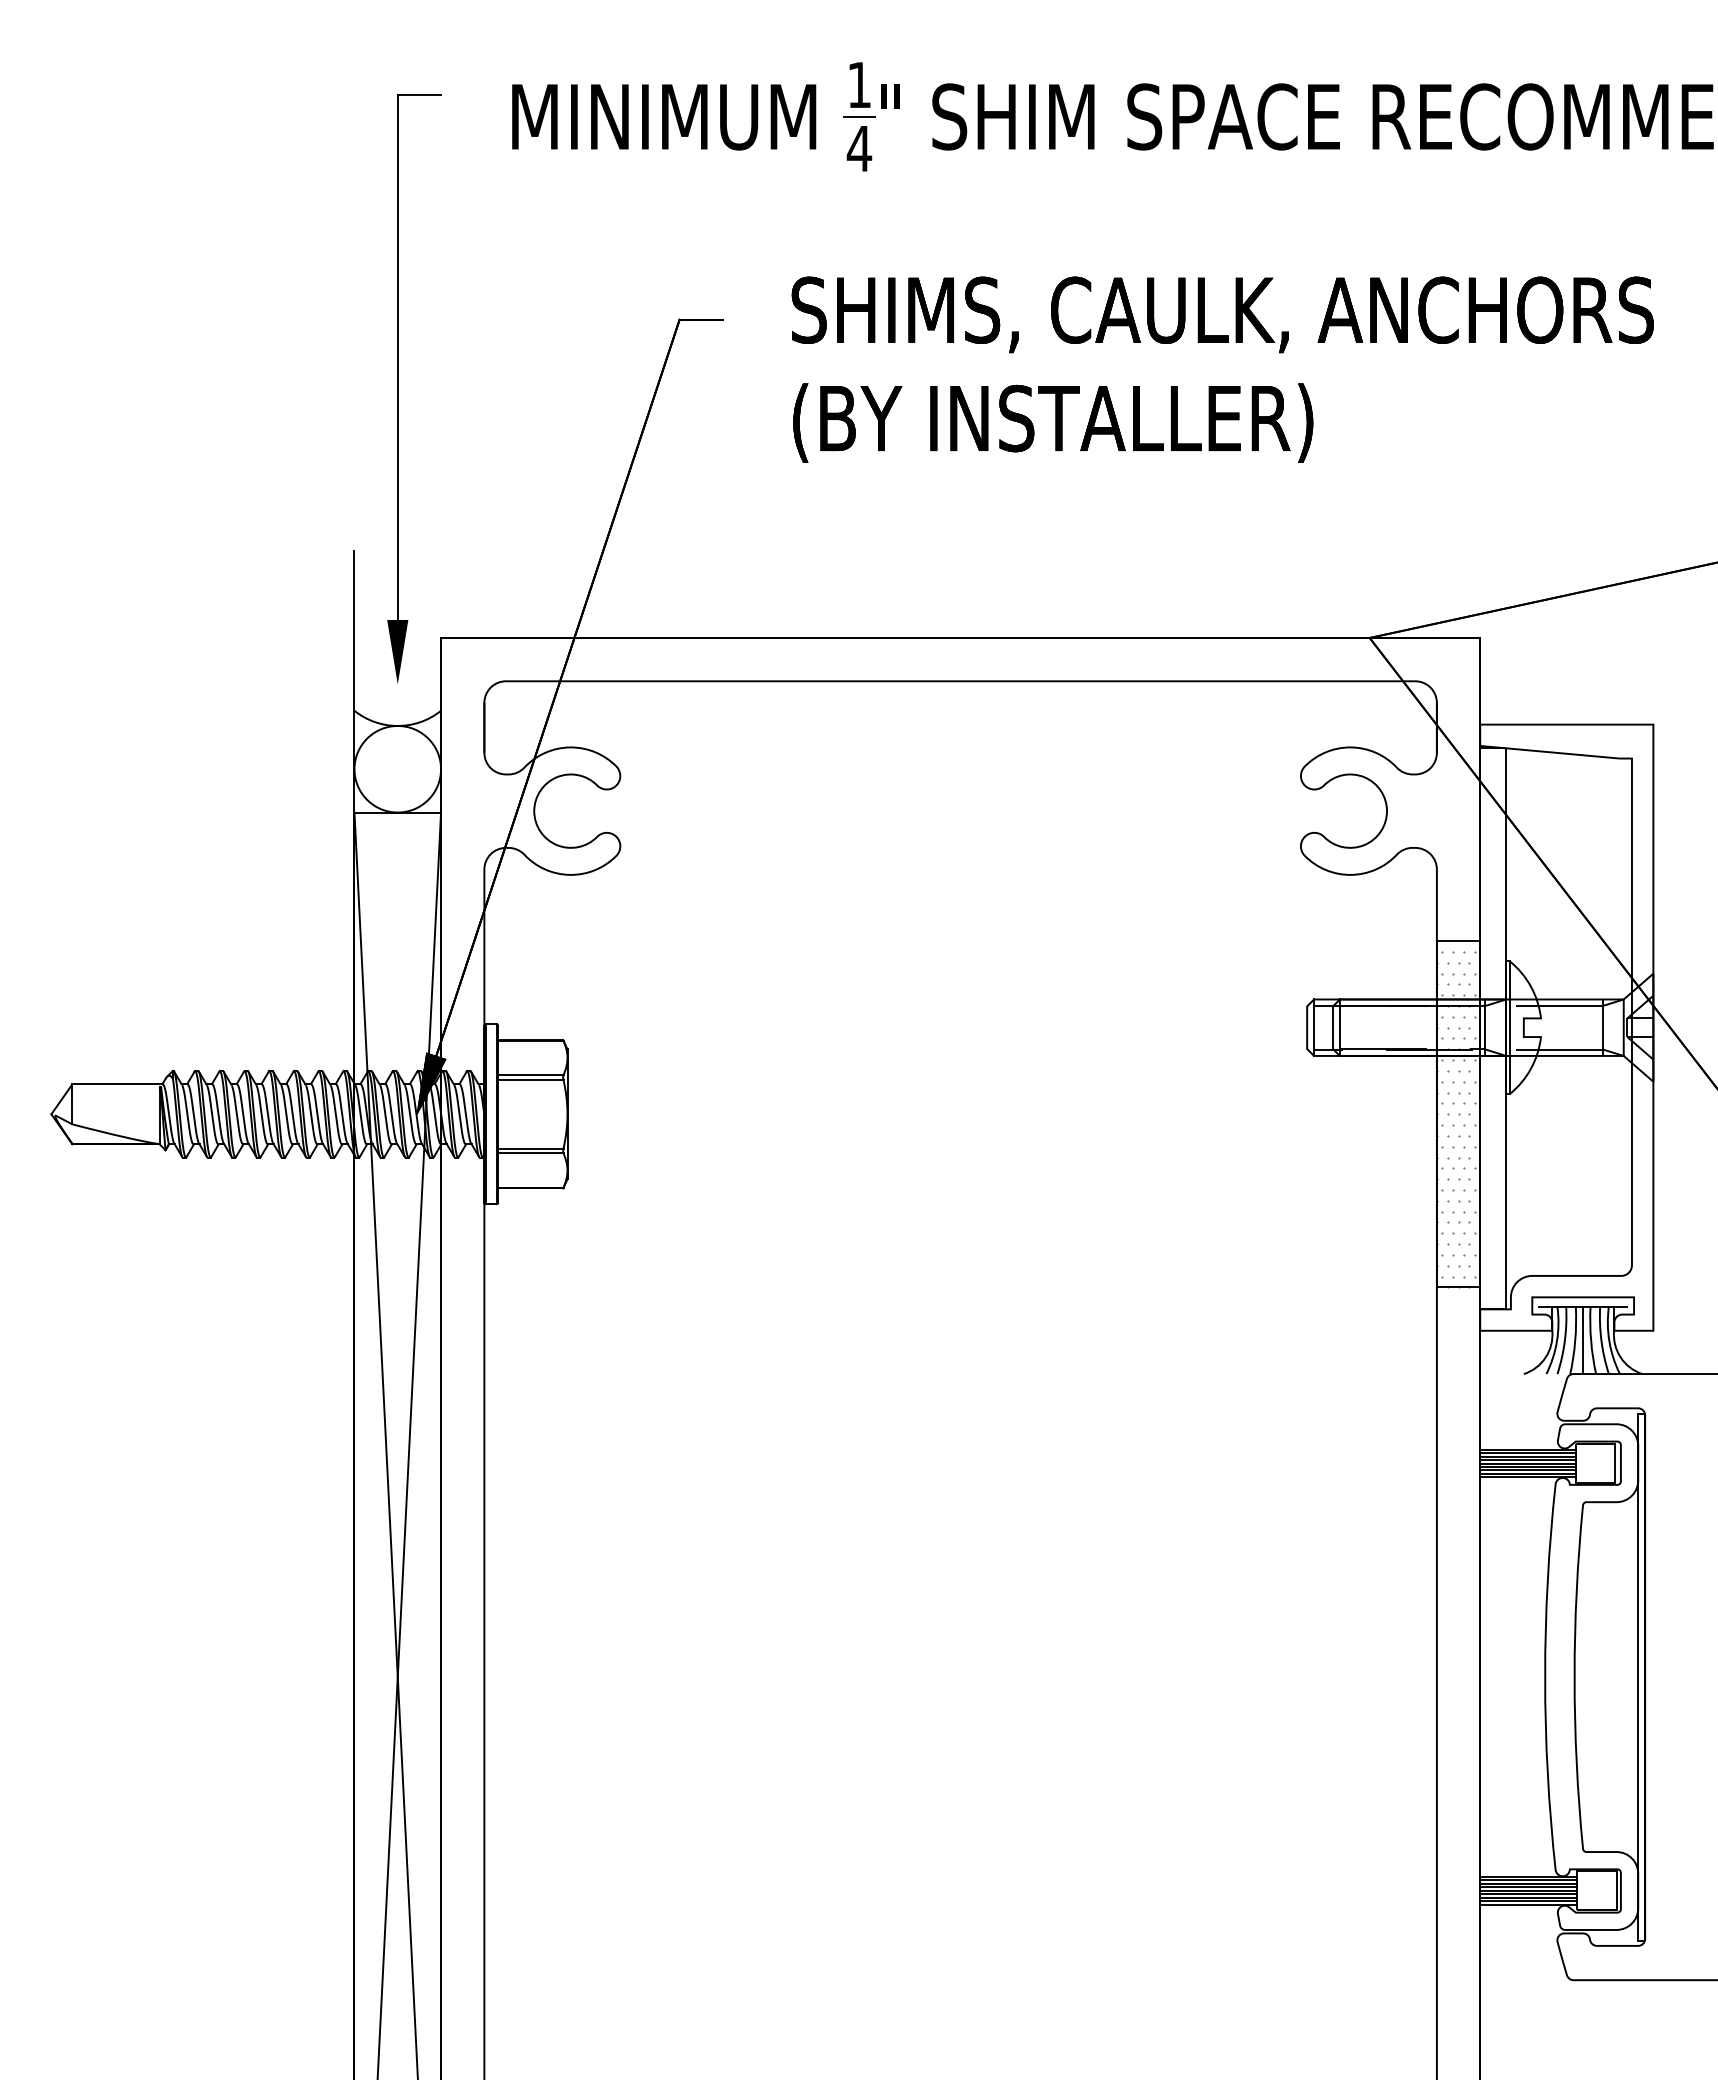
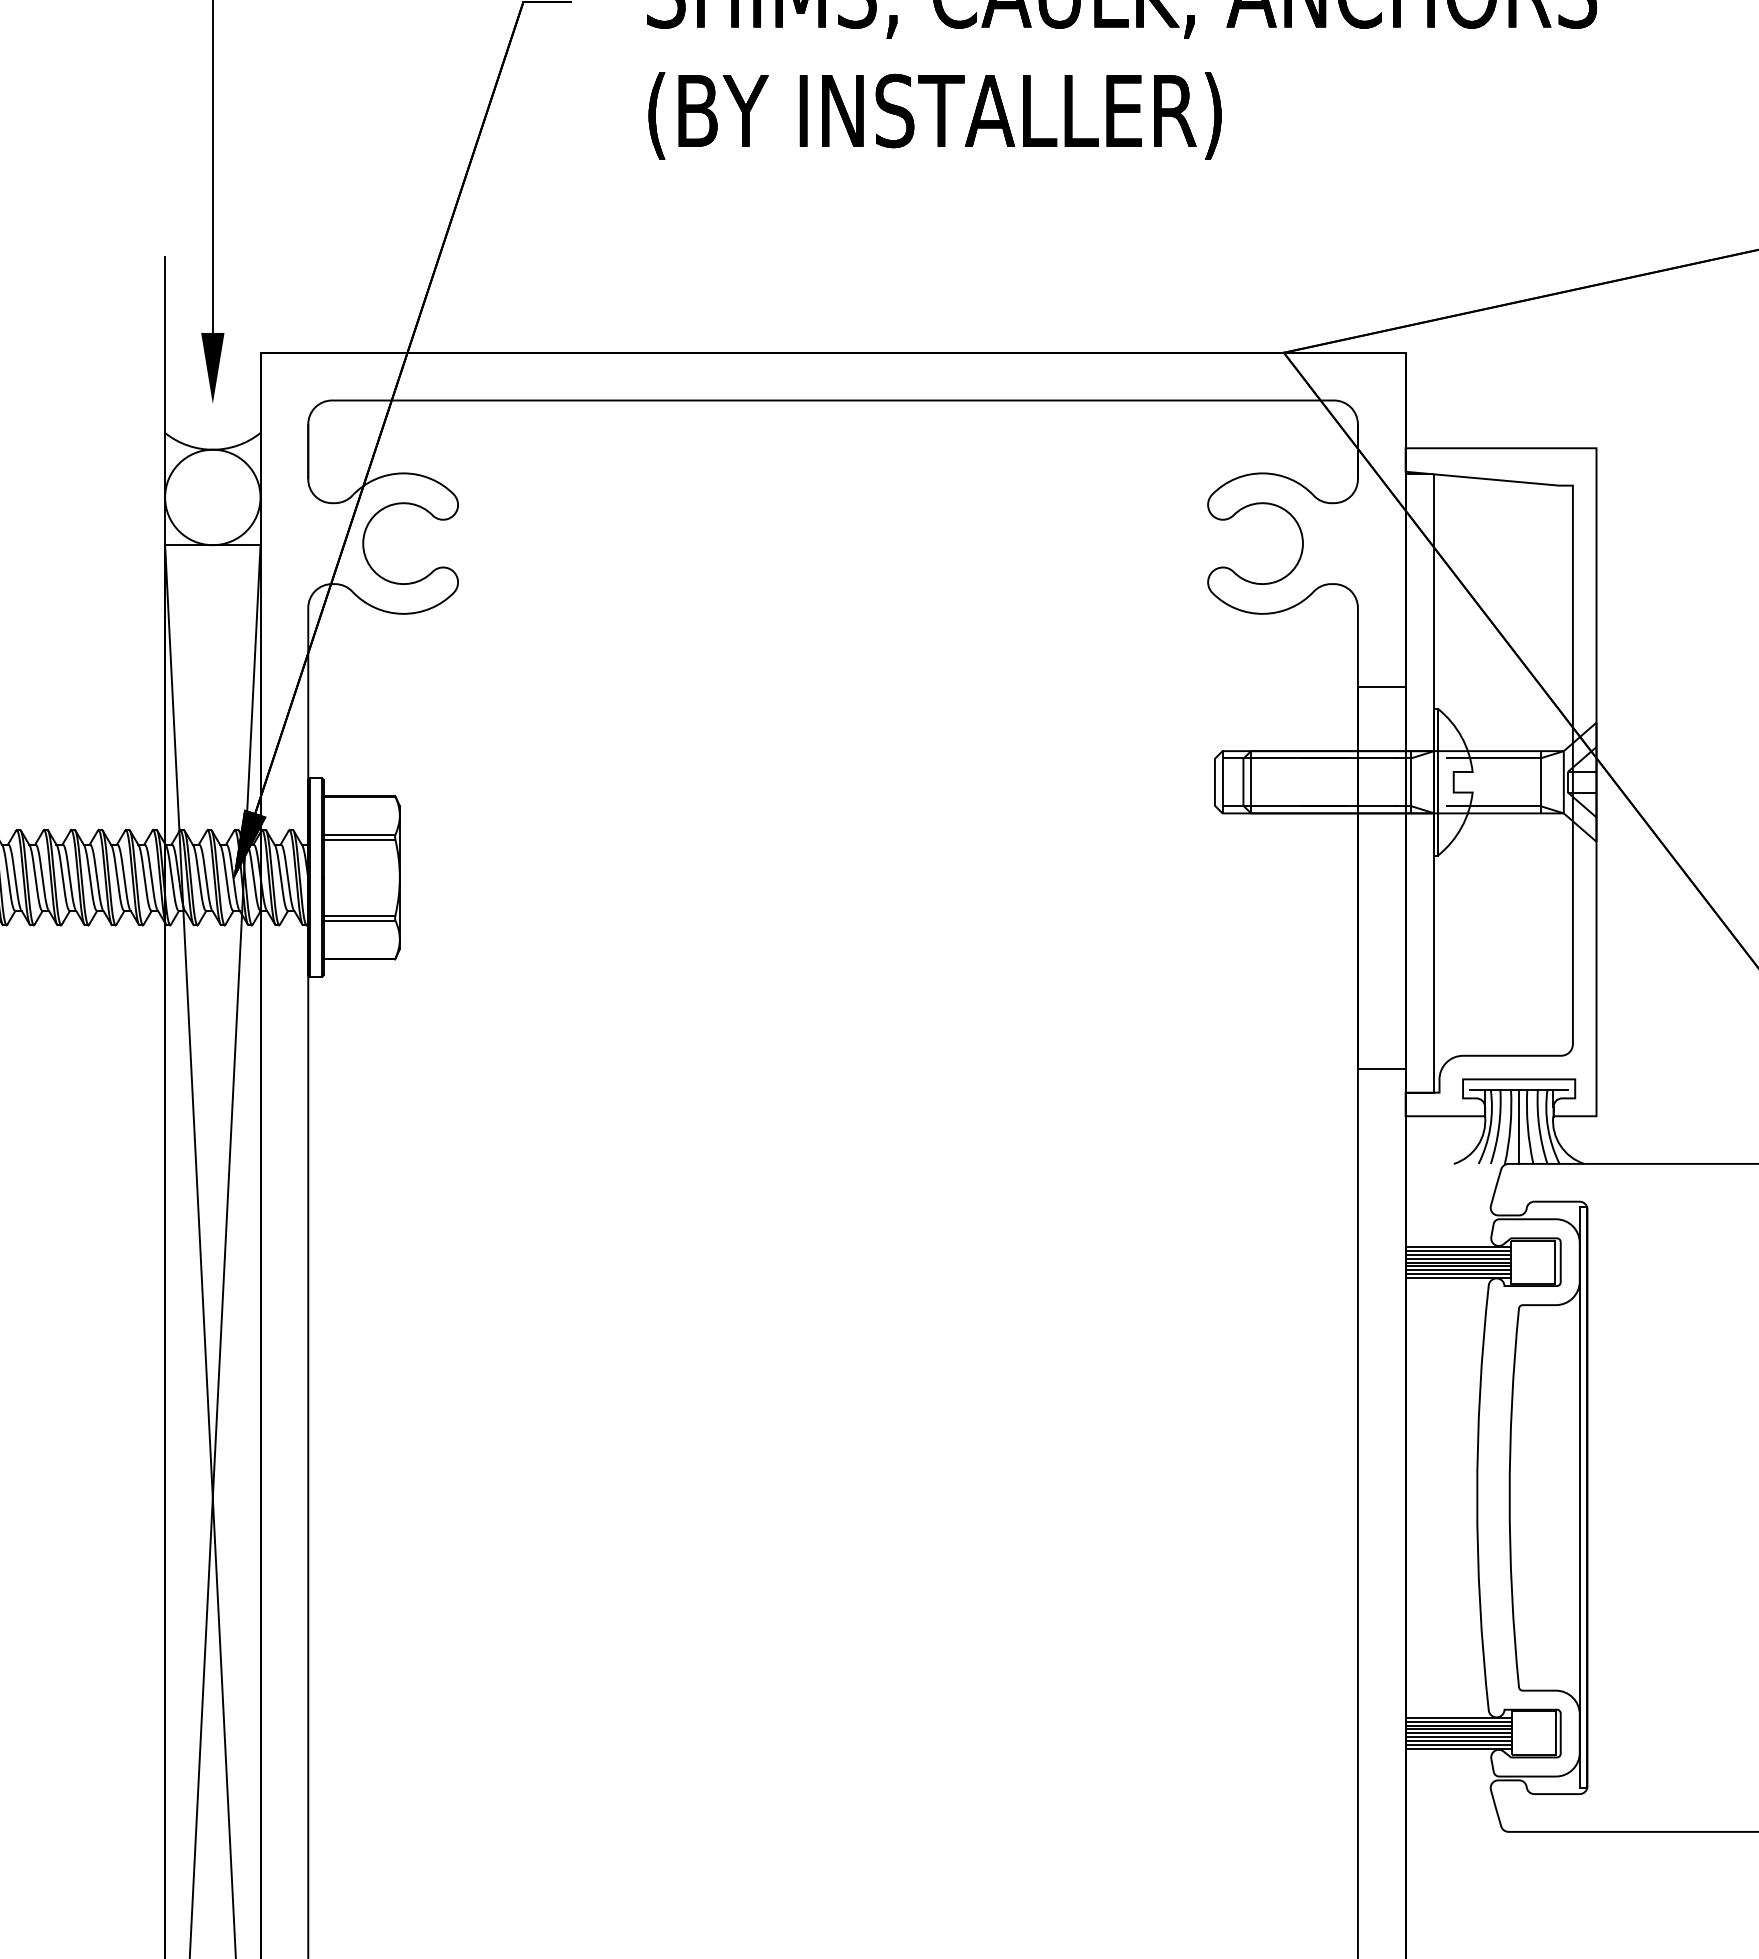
hatch: (1455, 1119) -> (1378, 883), removed

